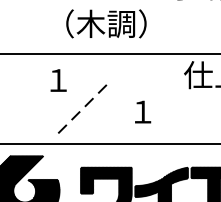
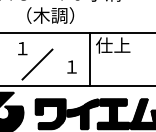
line: (174, 97) -> (90, 58), added
line: (83, 107) -> (37, 64), dashed -> solid

